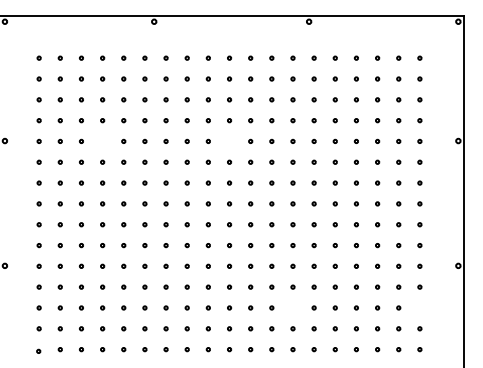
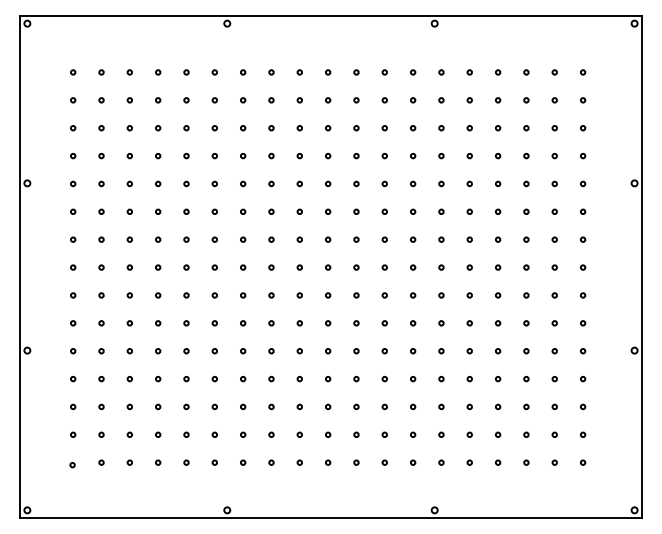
circle: (102, 141) -> (158, 183), added
circle: (229, 141) -> (328, 183), added
circle: (293, 307) -> (413, 406), added
circle: (420, 307) -> (583, 406), added

